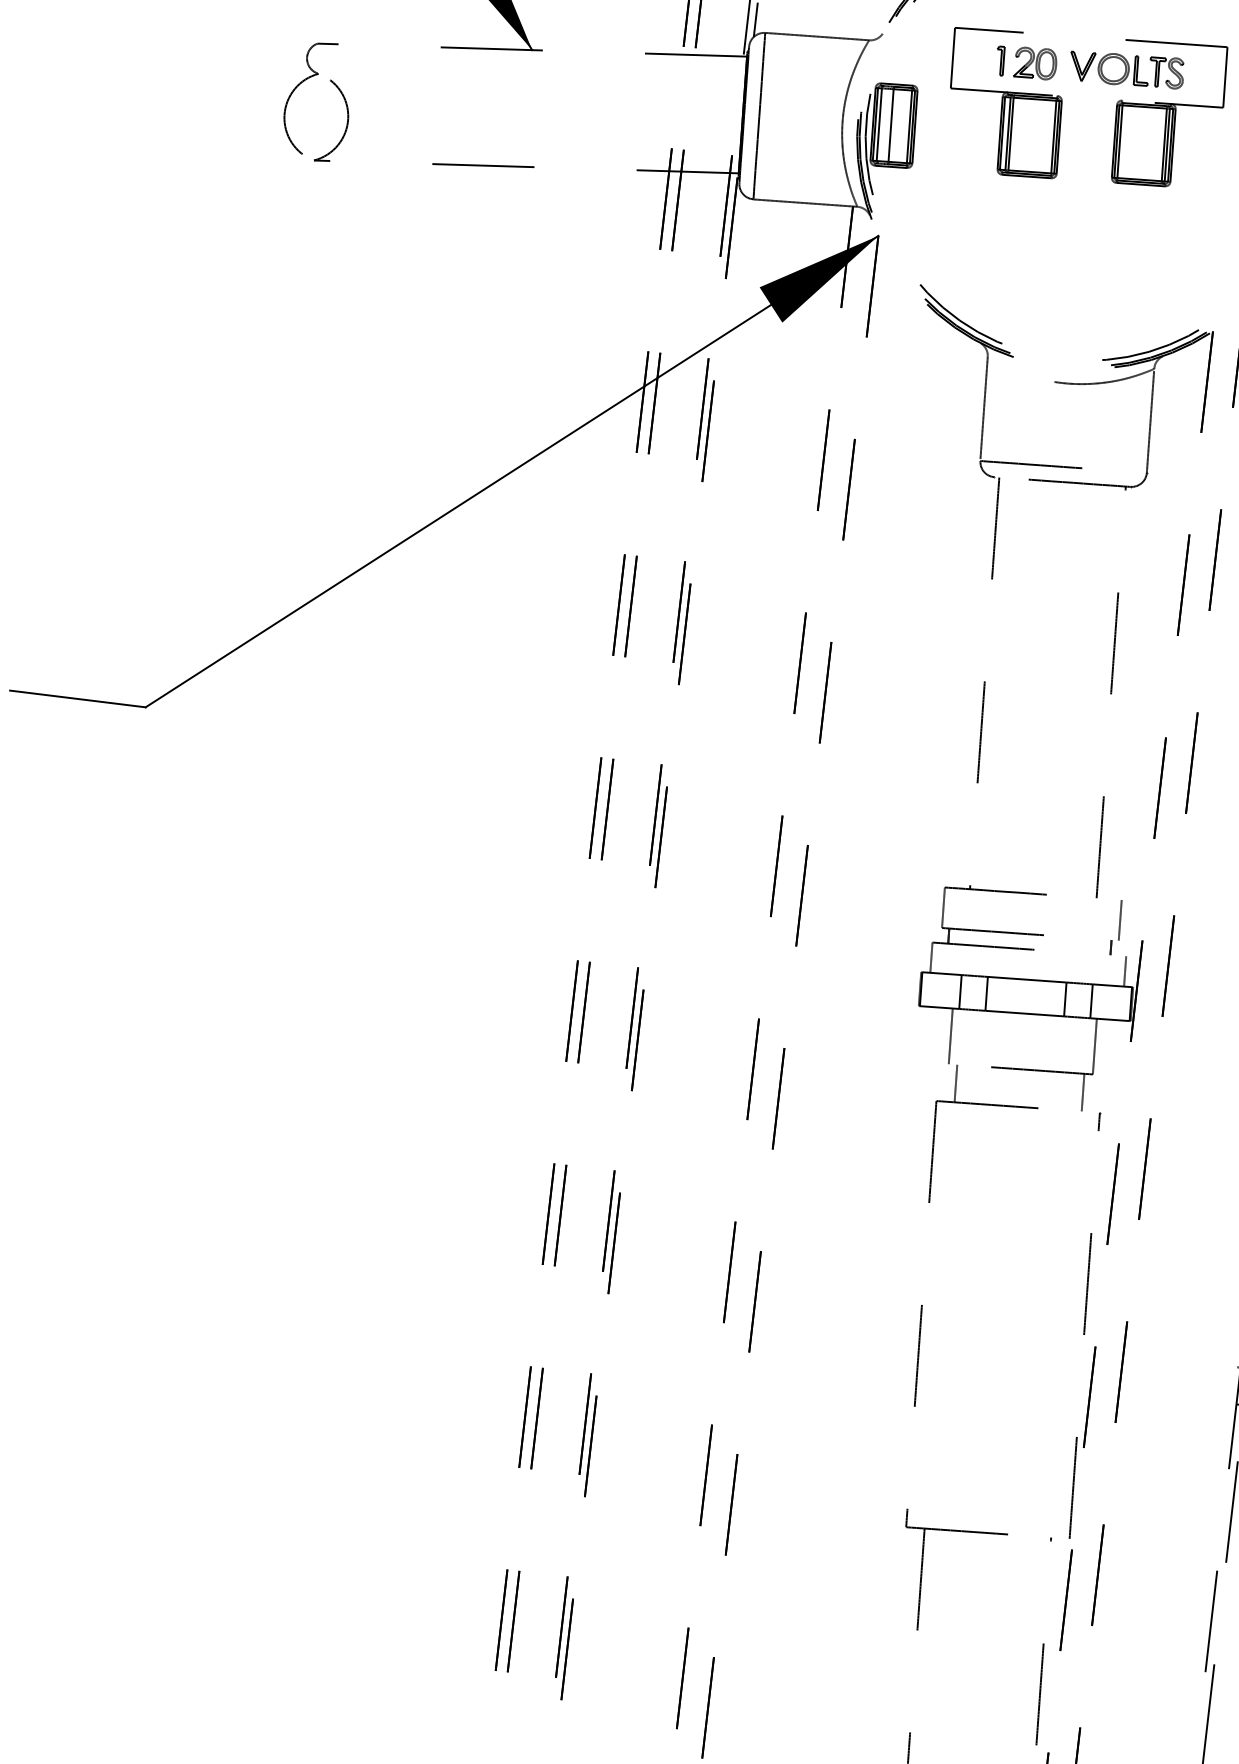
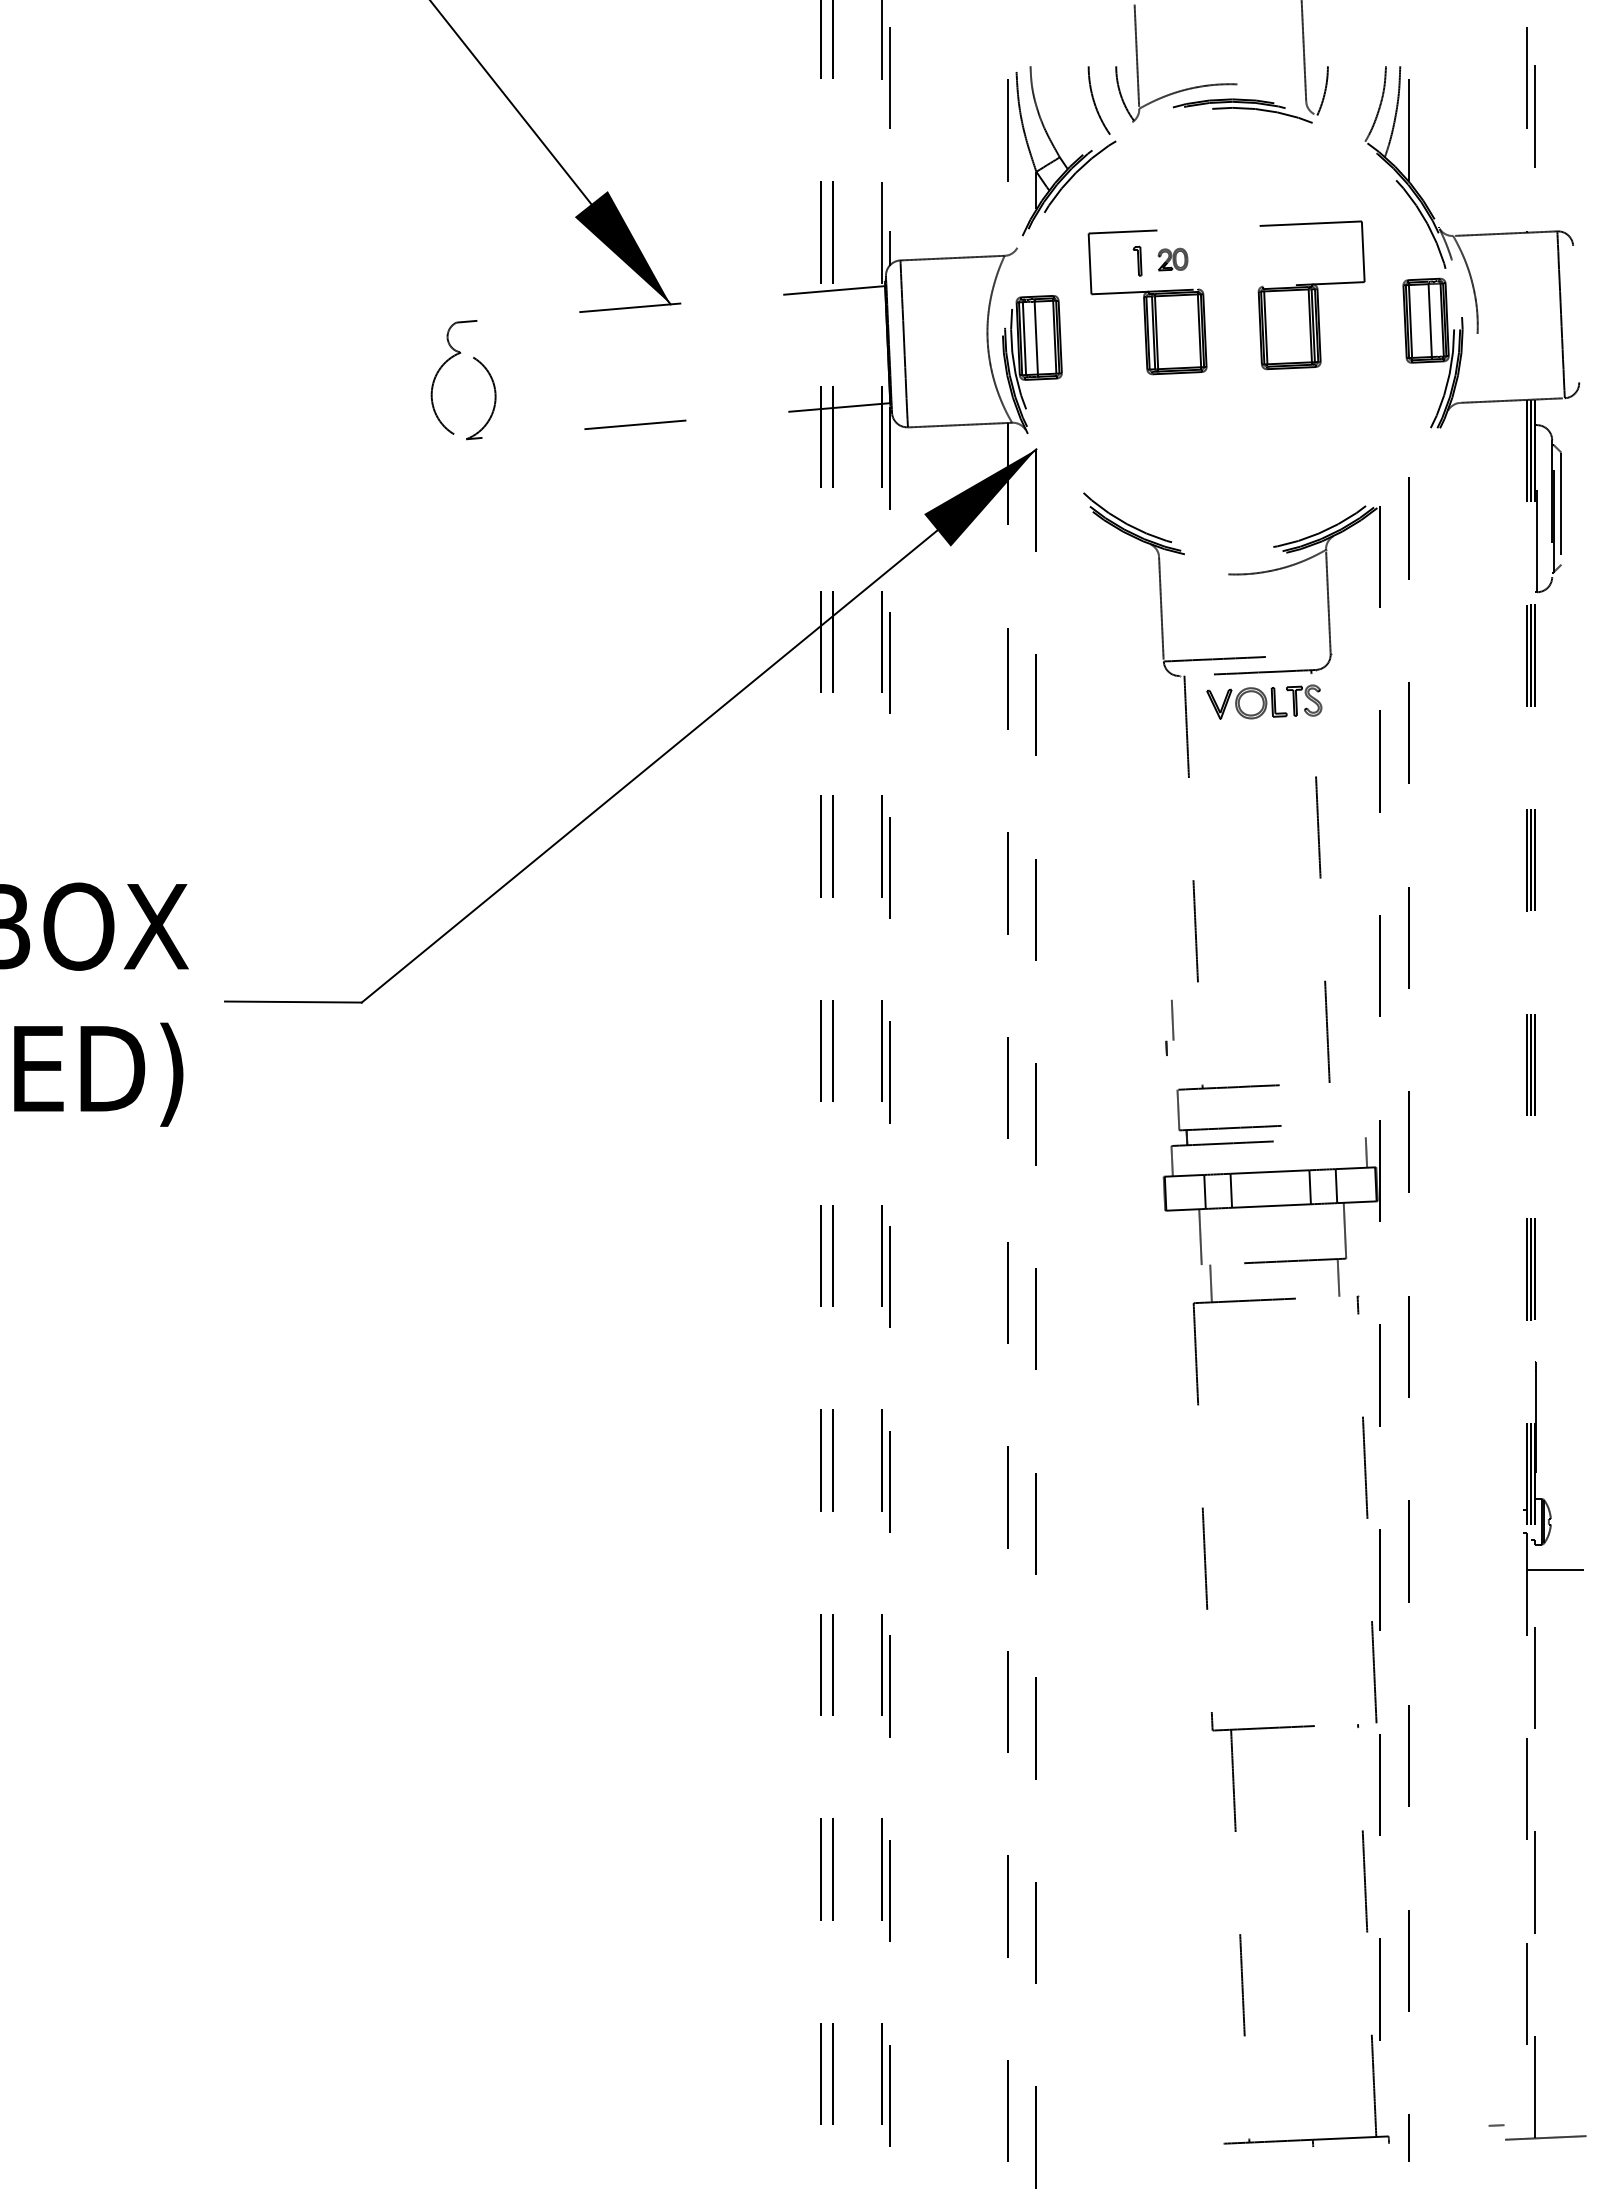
part: (1035, 63) -> (1172, 259), size x0.7
part: (1127, 68) -> (1264, 701), moved
part: (1116, 927) -> (1169, 1027), moved

